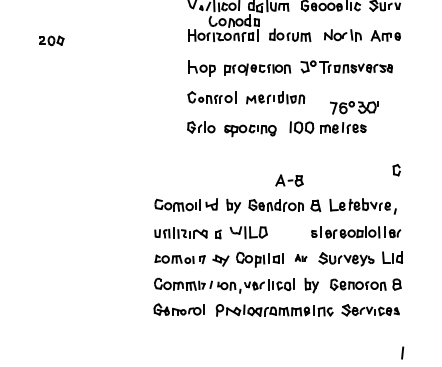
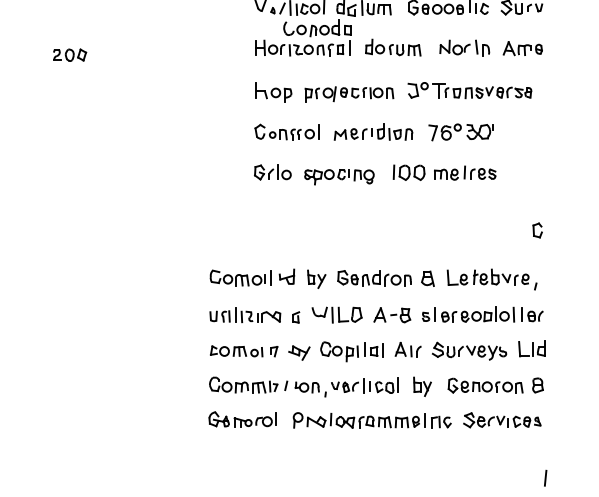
part: (354, 107) -> (461, 131), moved
part: (289, 180) -> (392, 314), moved
part: (301, 257) -> (408, 348), size x1.67

